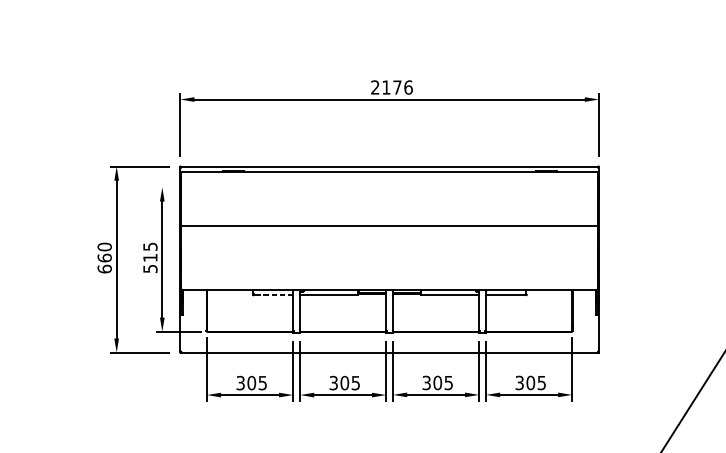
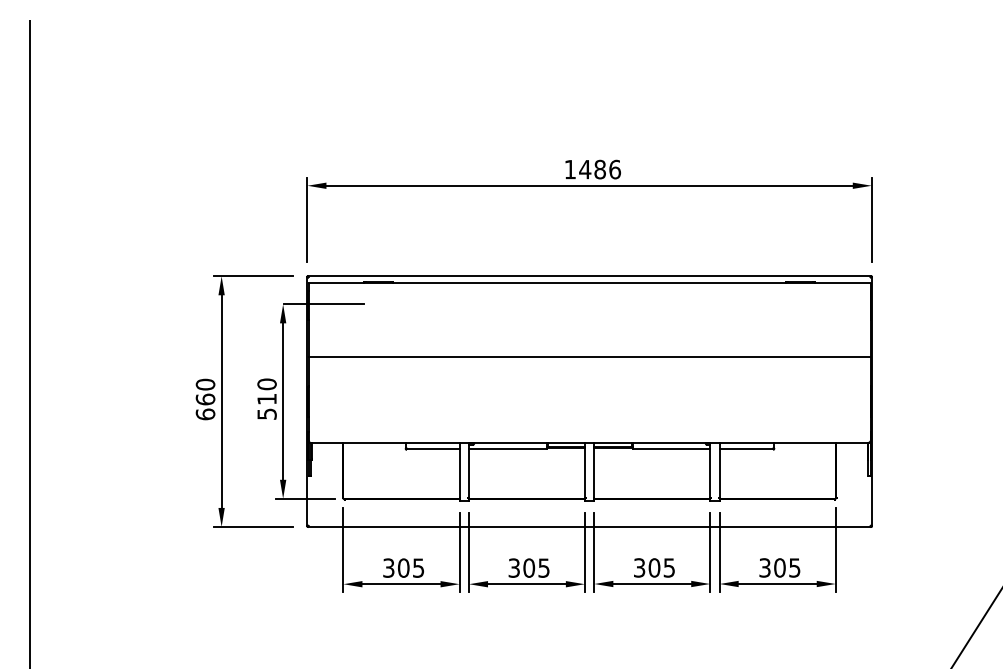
text: (385, 87) -> (584, 169), 2176 -> 1486
line: (192, 187) -> (323, 304), added
text: (149, 246) -> (266, 384), 515 -> 510
line: (273, 295) -> (432, 449), dashed -> solid

